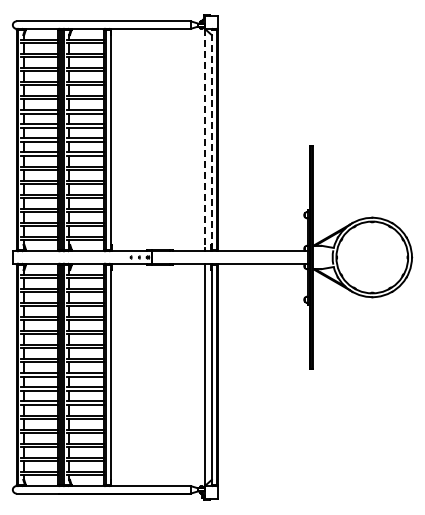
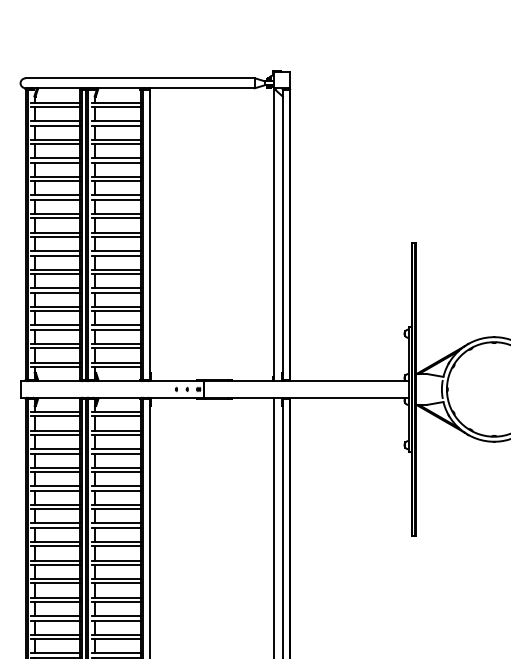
line: (211, 139) -> (282, 234), dashed -> solid
line: (205, 140) -> (274, 235), dashed -> solid

